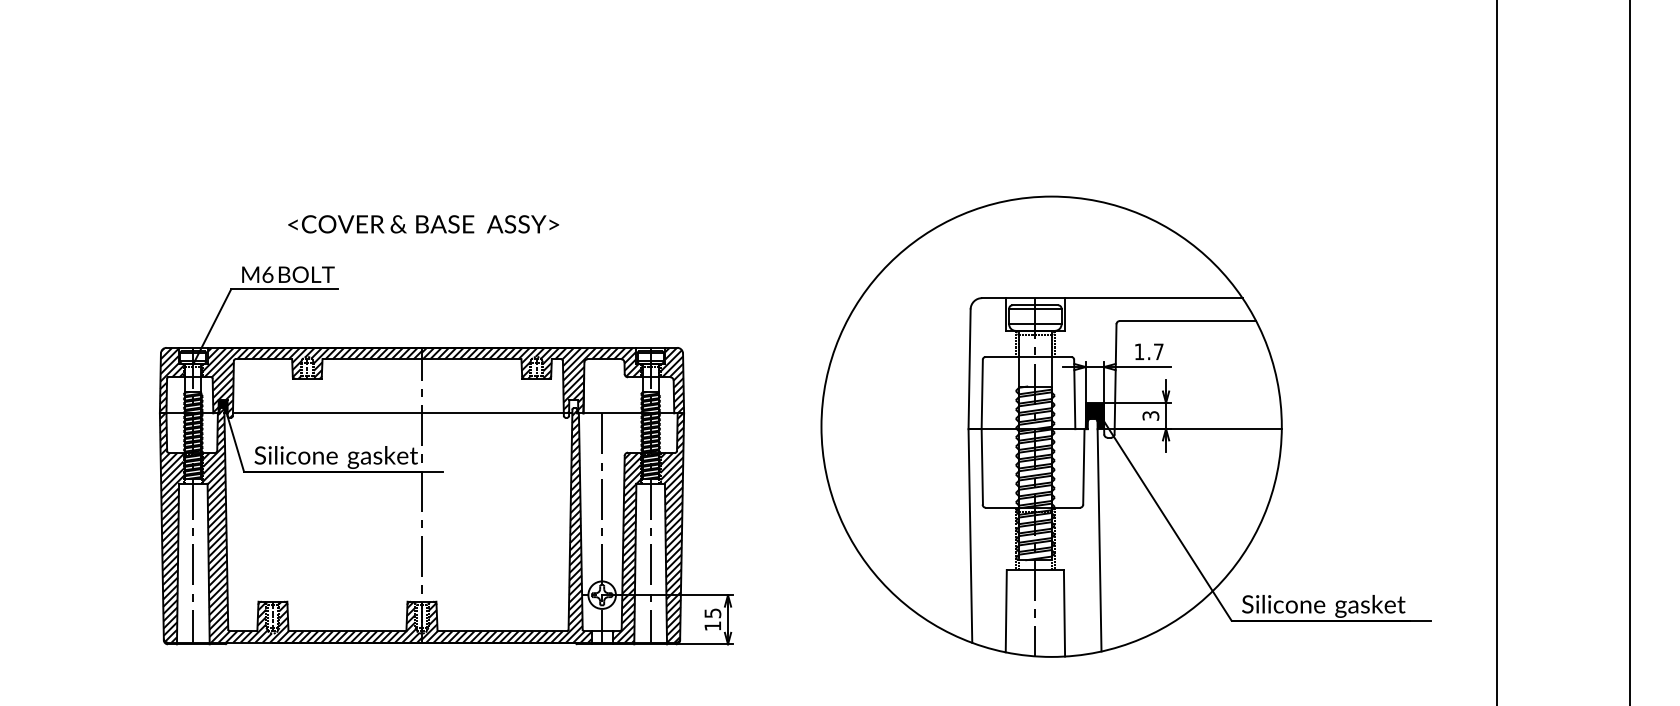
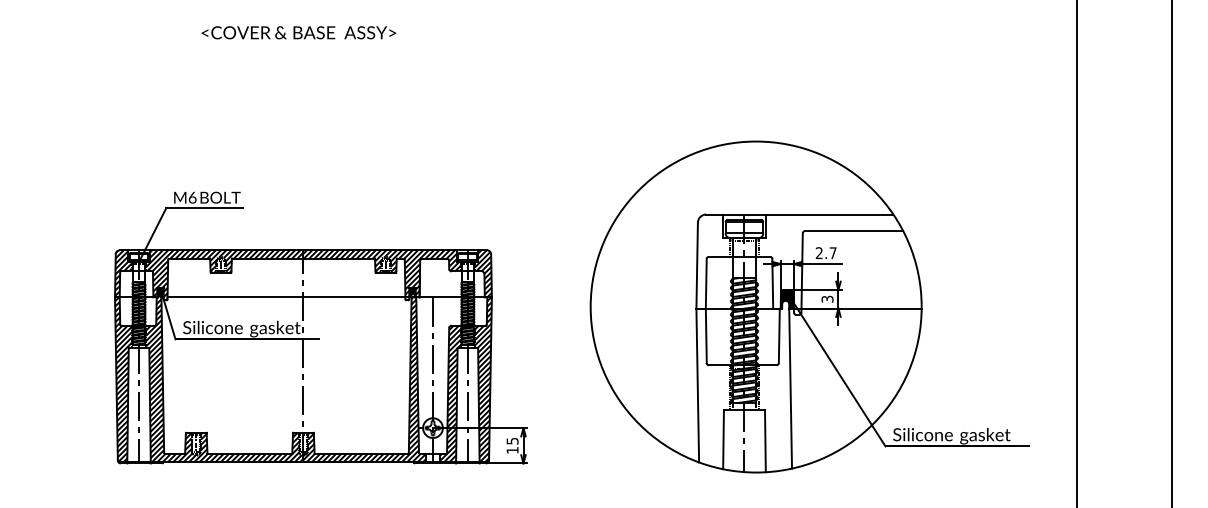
text: (423, 224) -> (298, 32), moved
text: (1139, 351) -> (819, 252), 1.7 -> 2.7
fill: (573, 406) -> (412, 292), added

